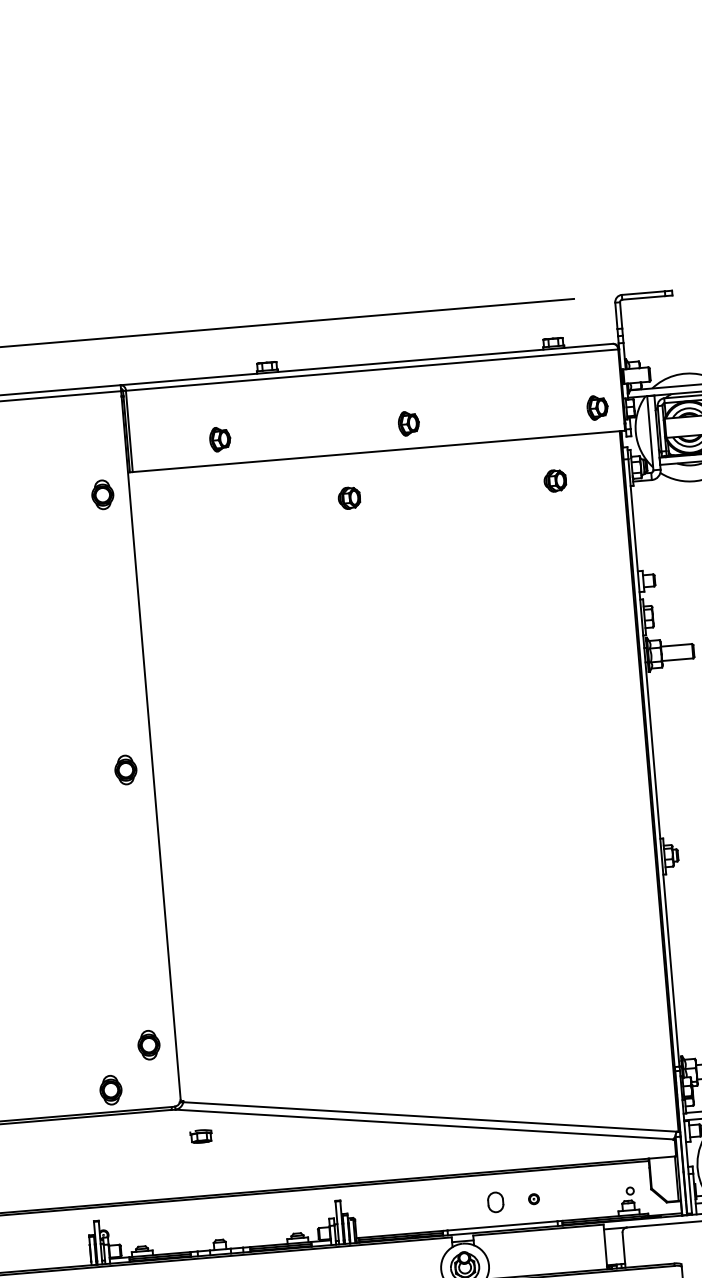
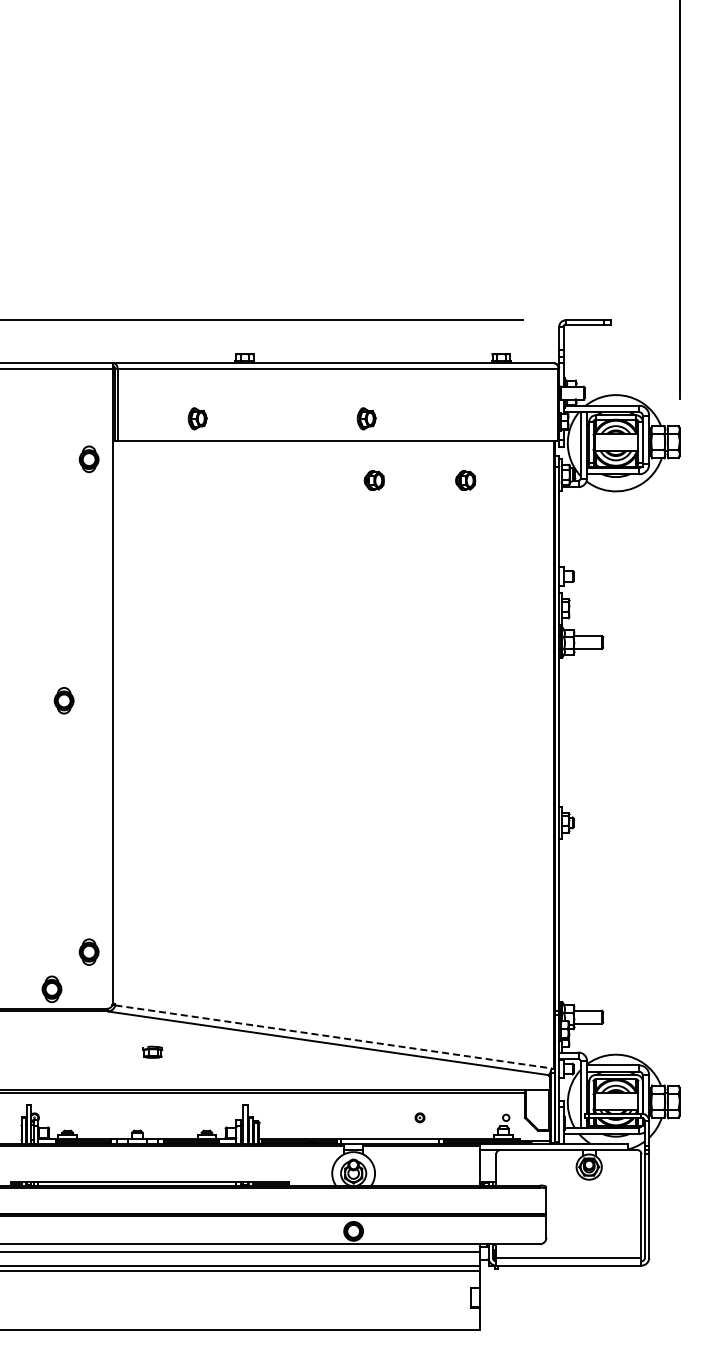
part: (597, 407) -> (535, 418), removed
part: (555, 480) -> (465, 480), moved
part: (348, 498) -> (373, 480), moved
part: (125, 769) -> (63, 700), moved
line: (429, 1116) -> (333, 1036), solid -> dashed
part: (200, 1135) -> (152, 1051), moved
part: (495, 1202) -> (385, 1117), removed

